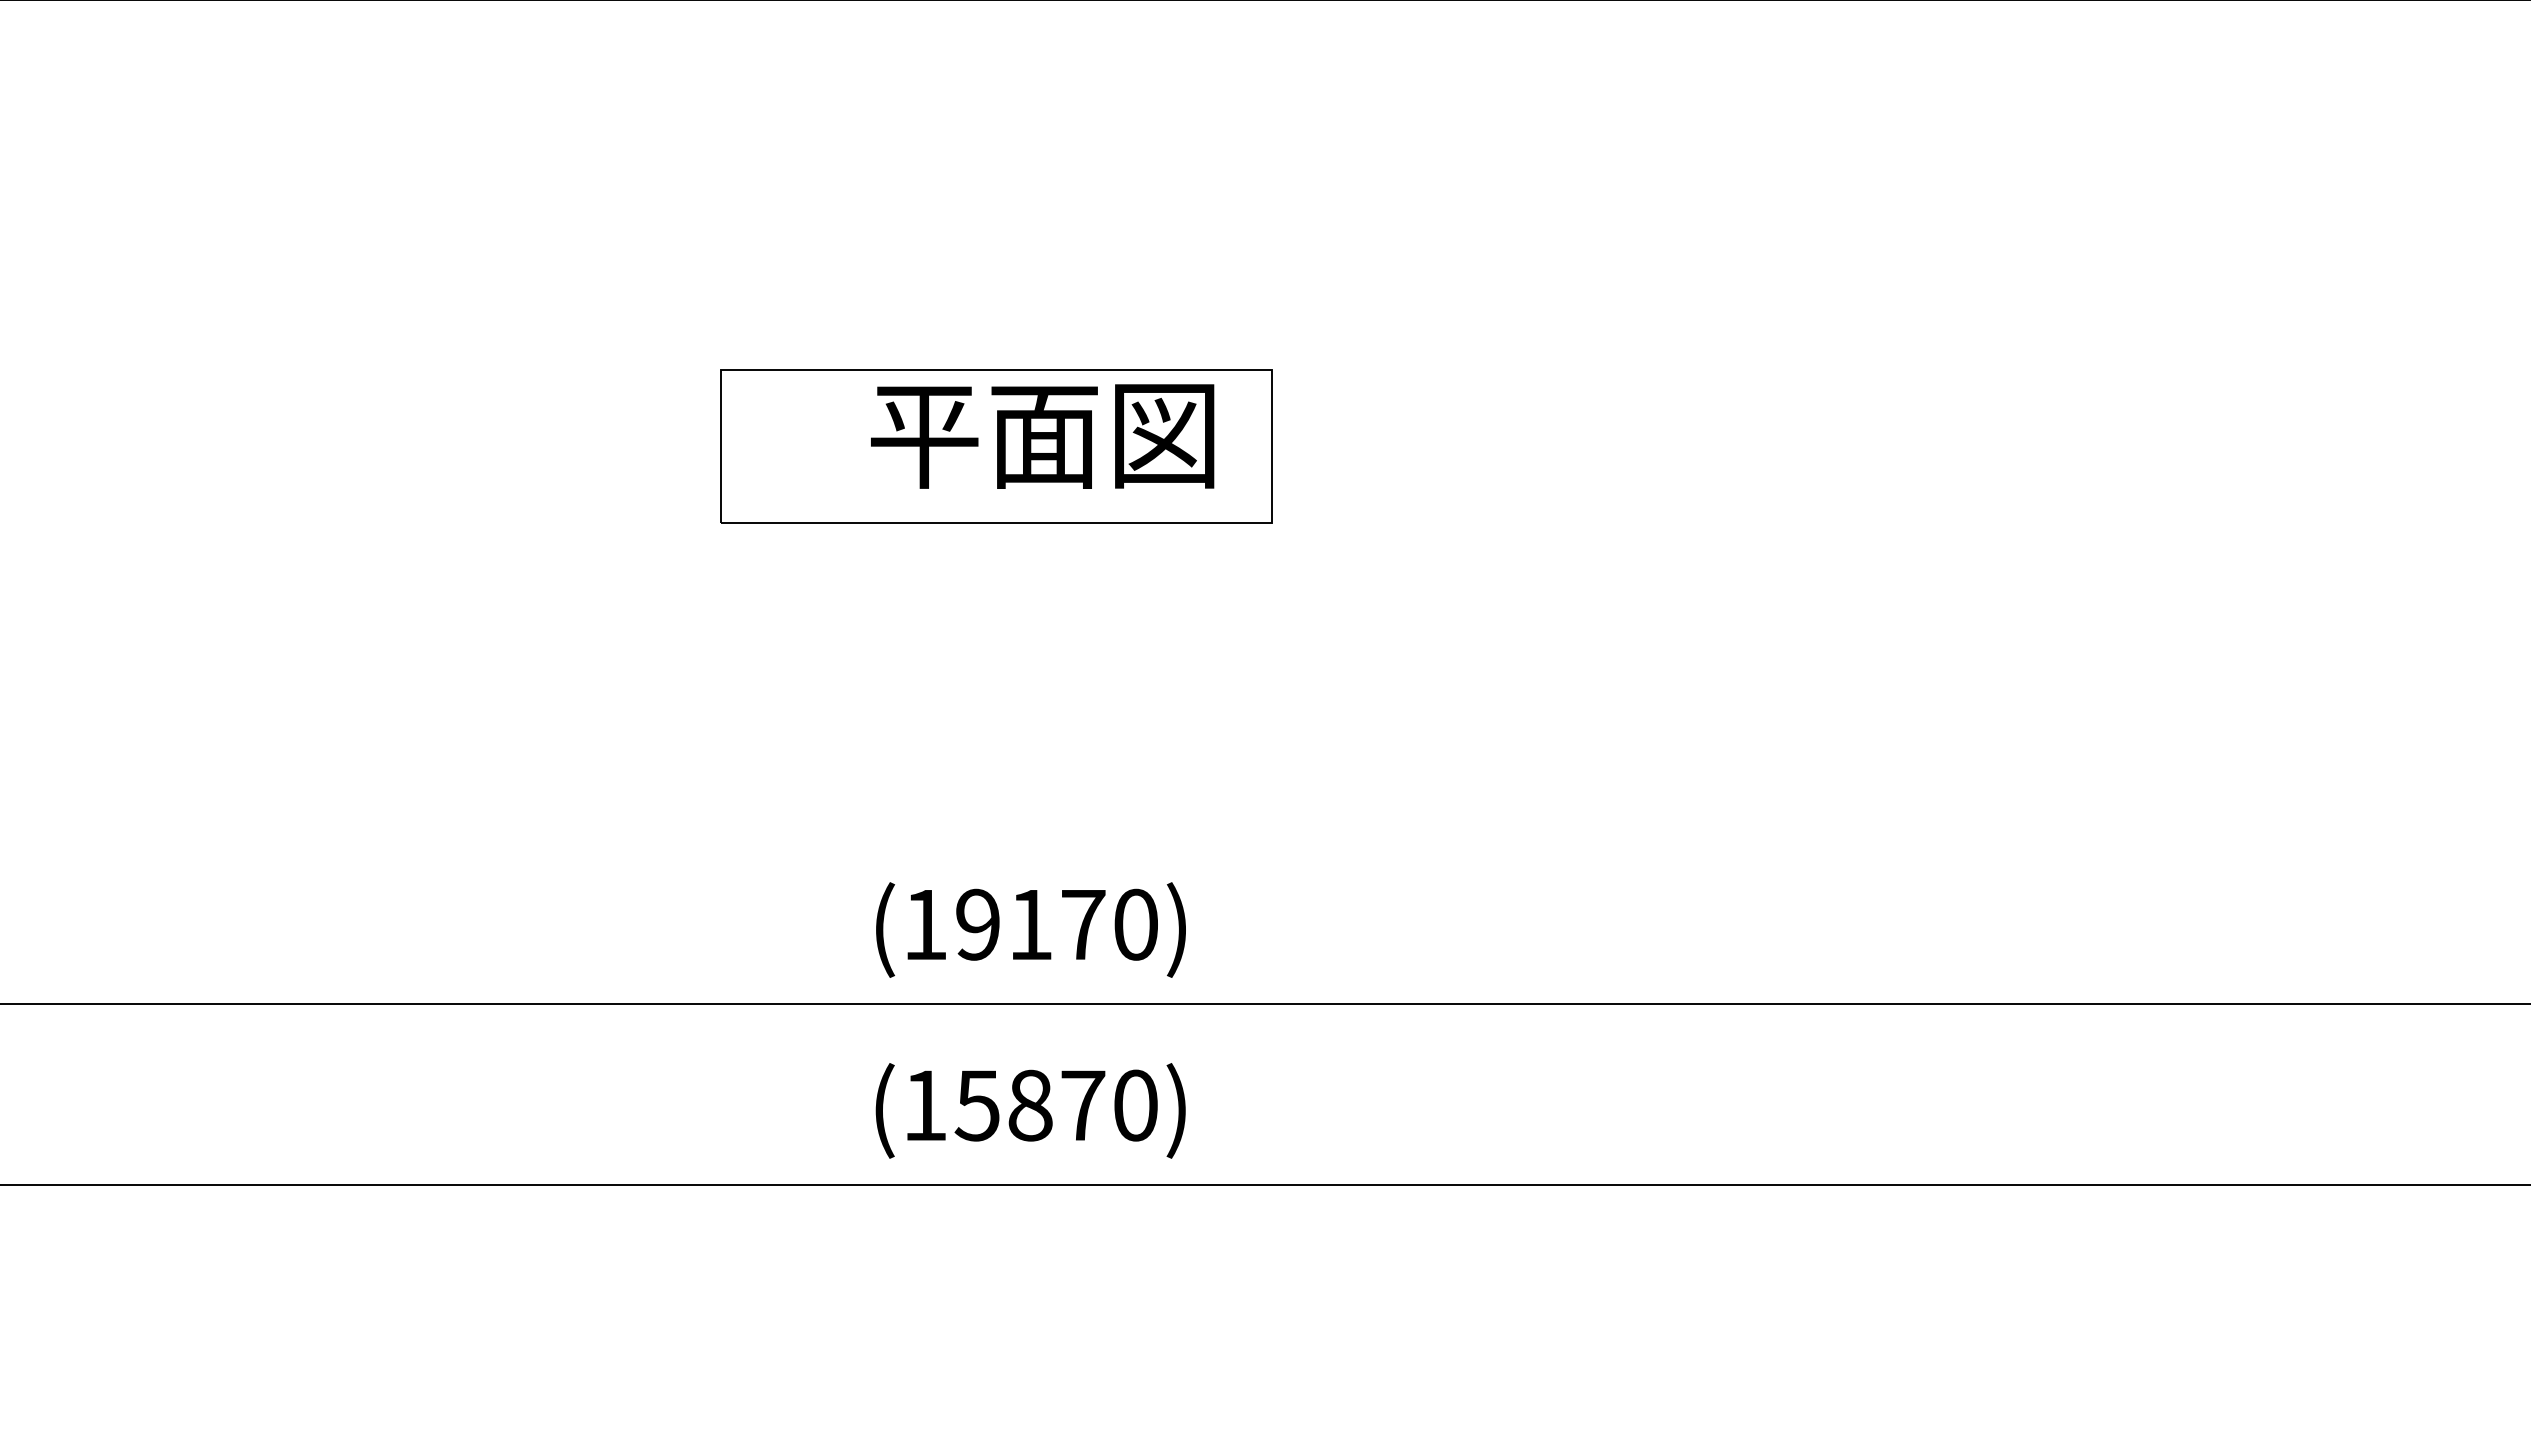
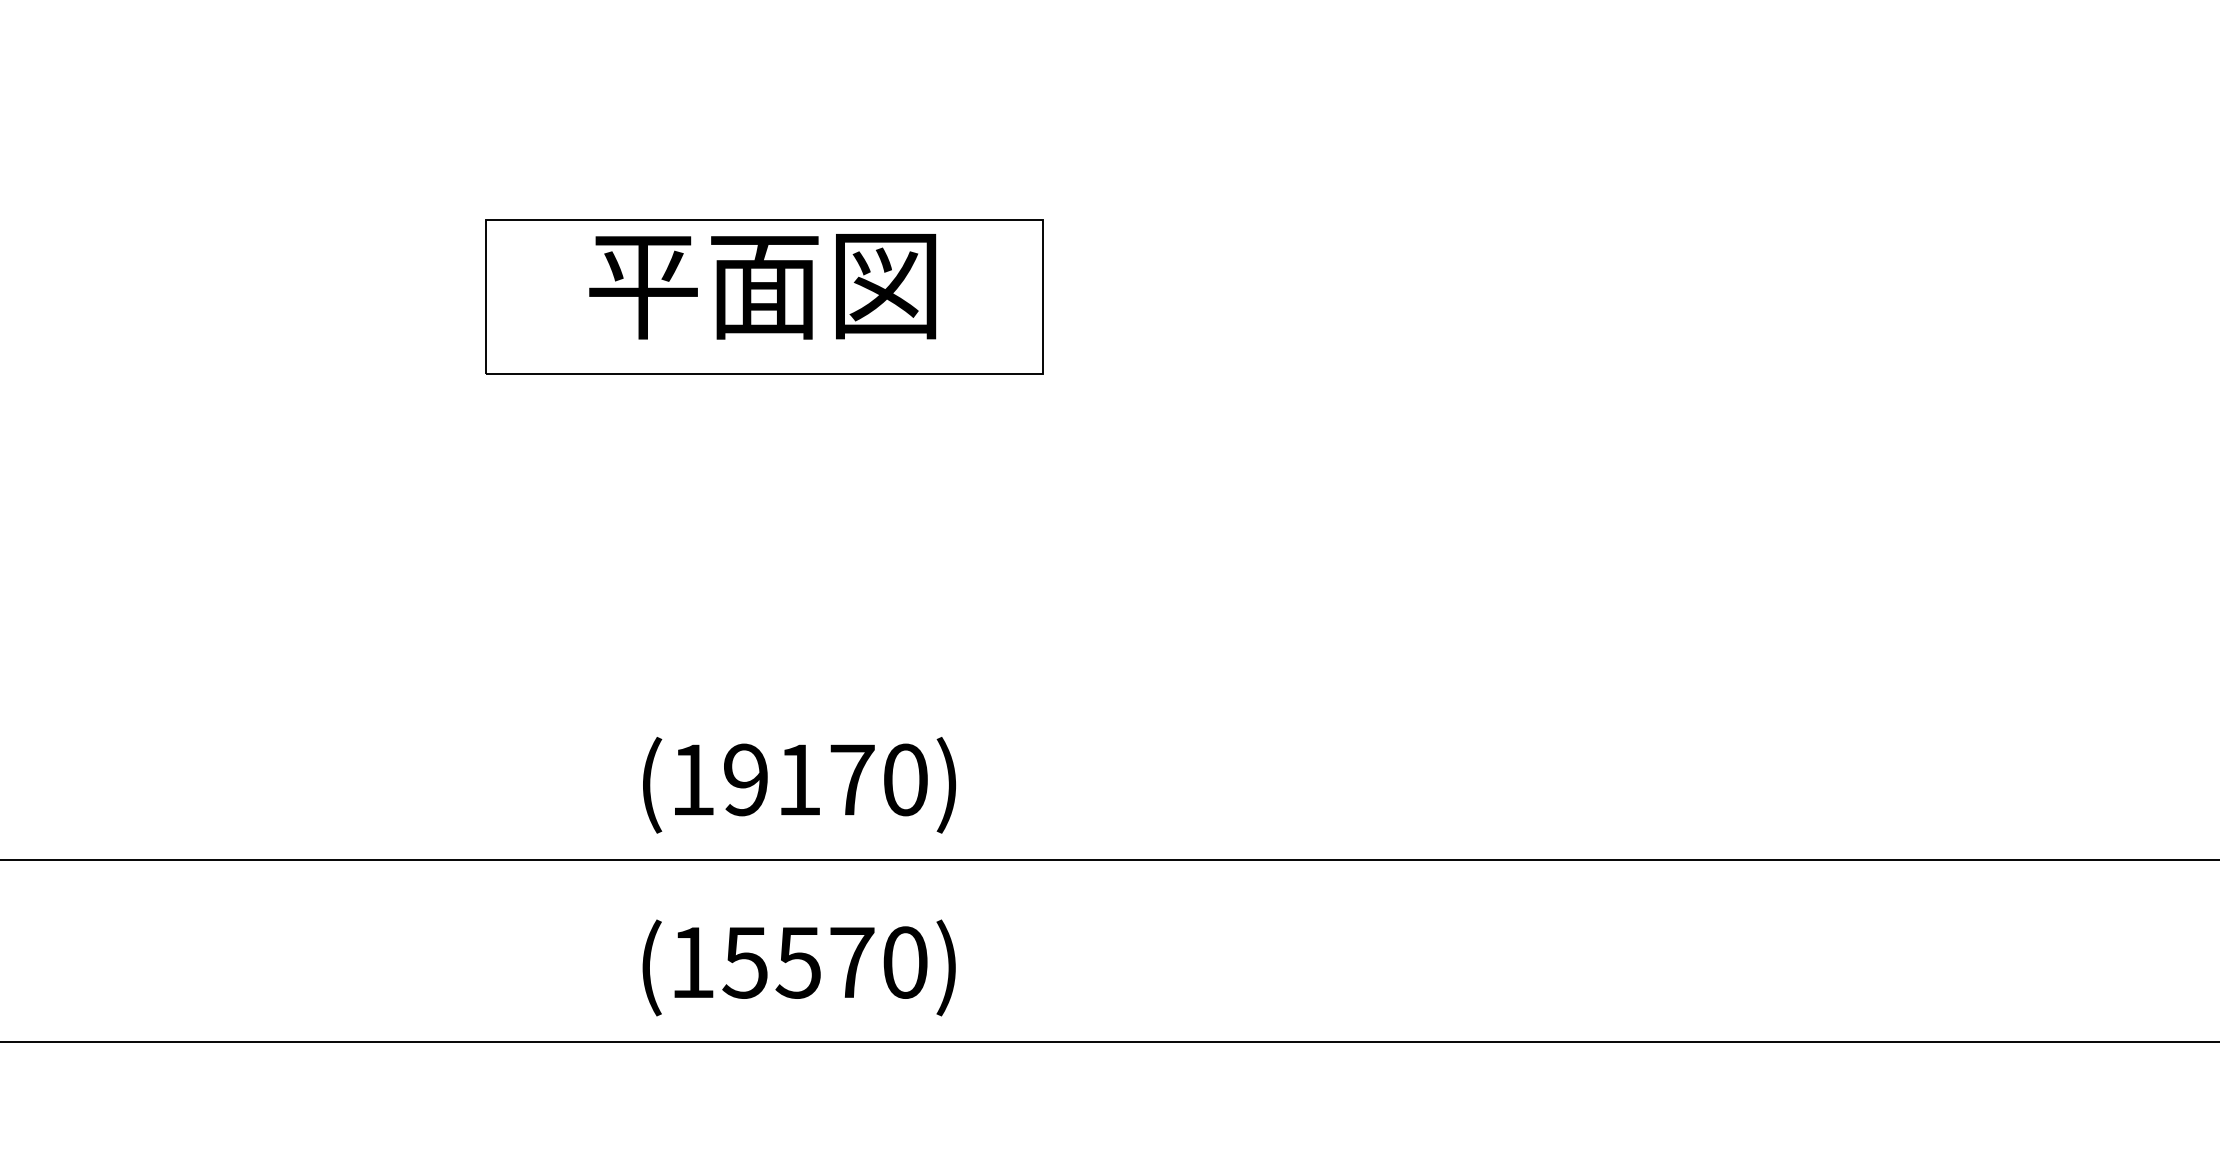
text: (1042, 436) -> (762, 286), moved
text: (1029, 1105) -> (797, 962), (15870) -> (15570)

